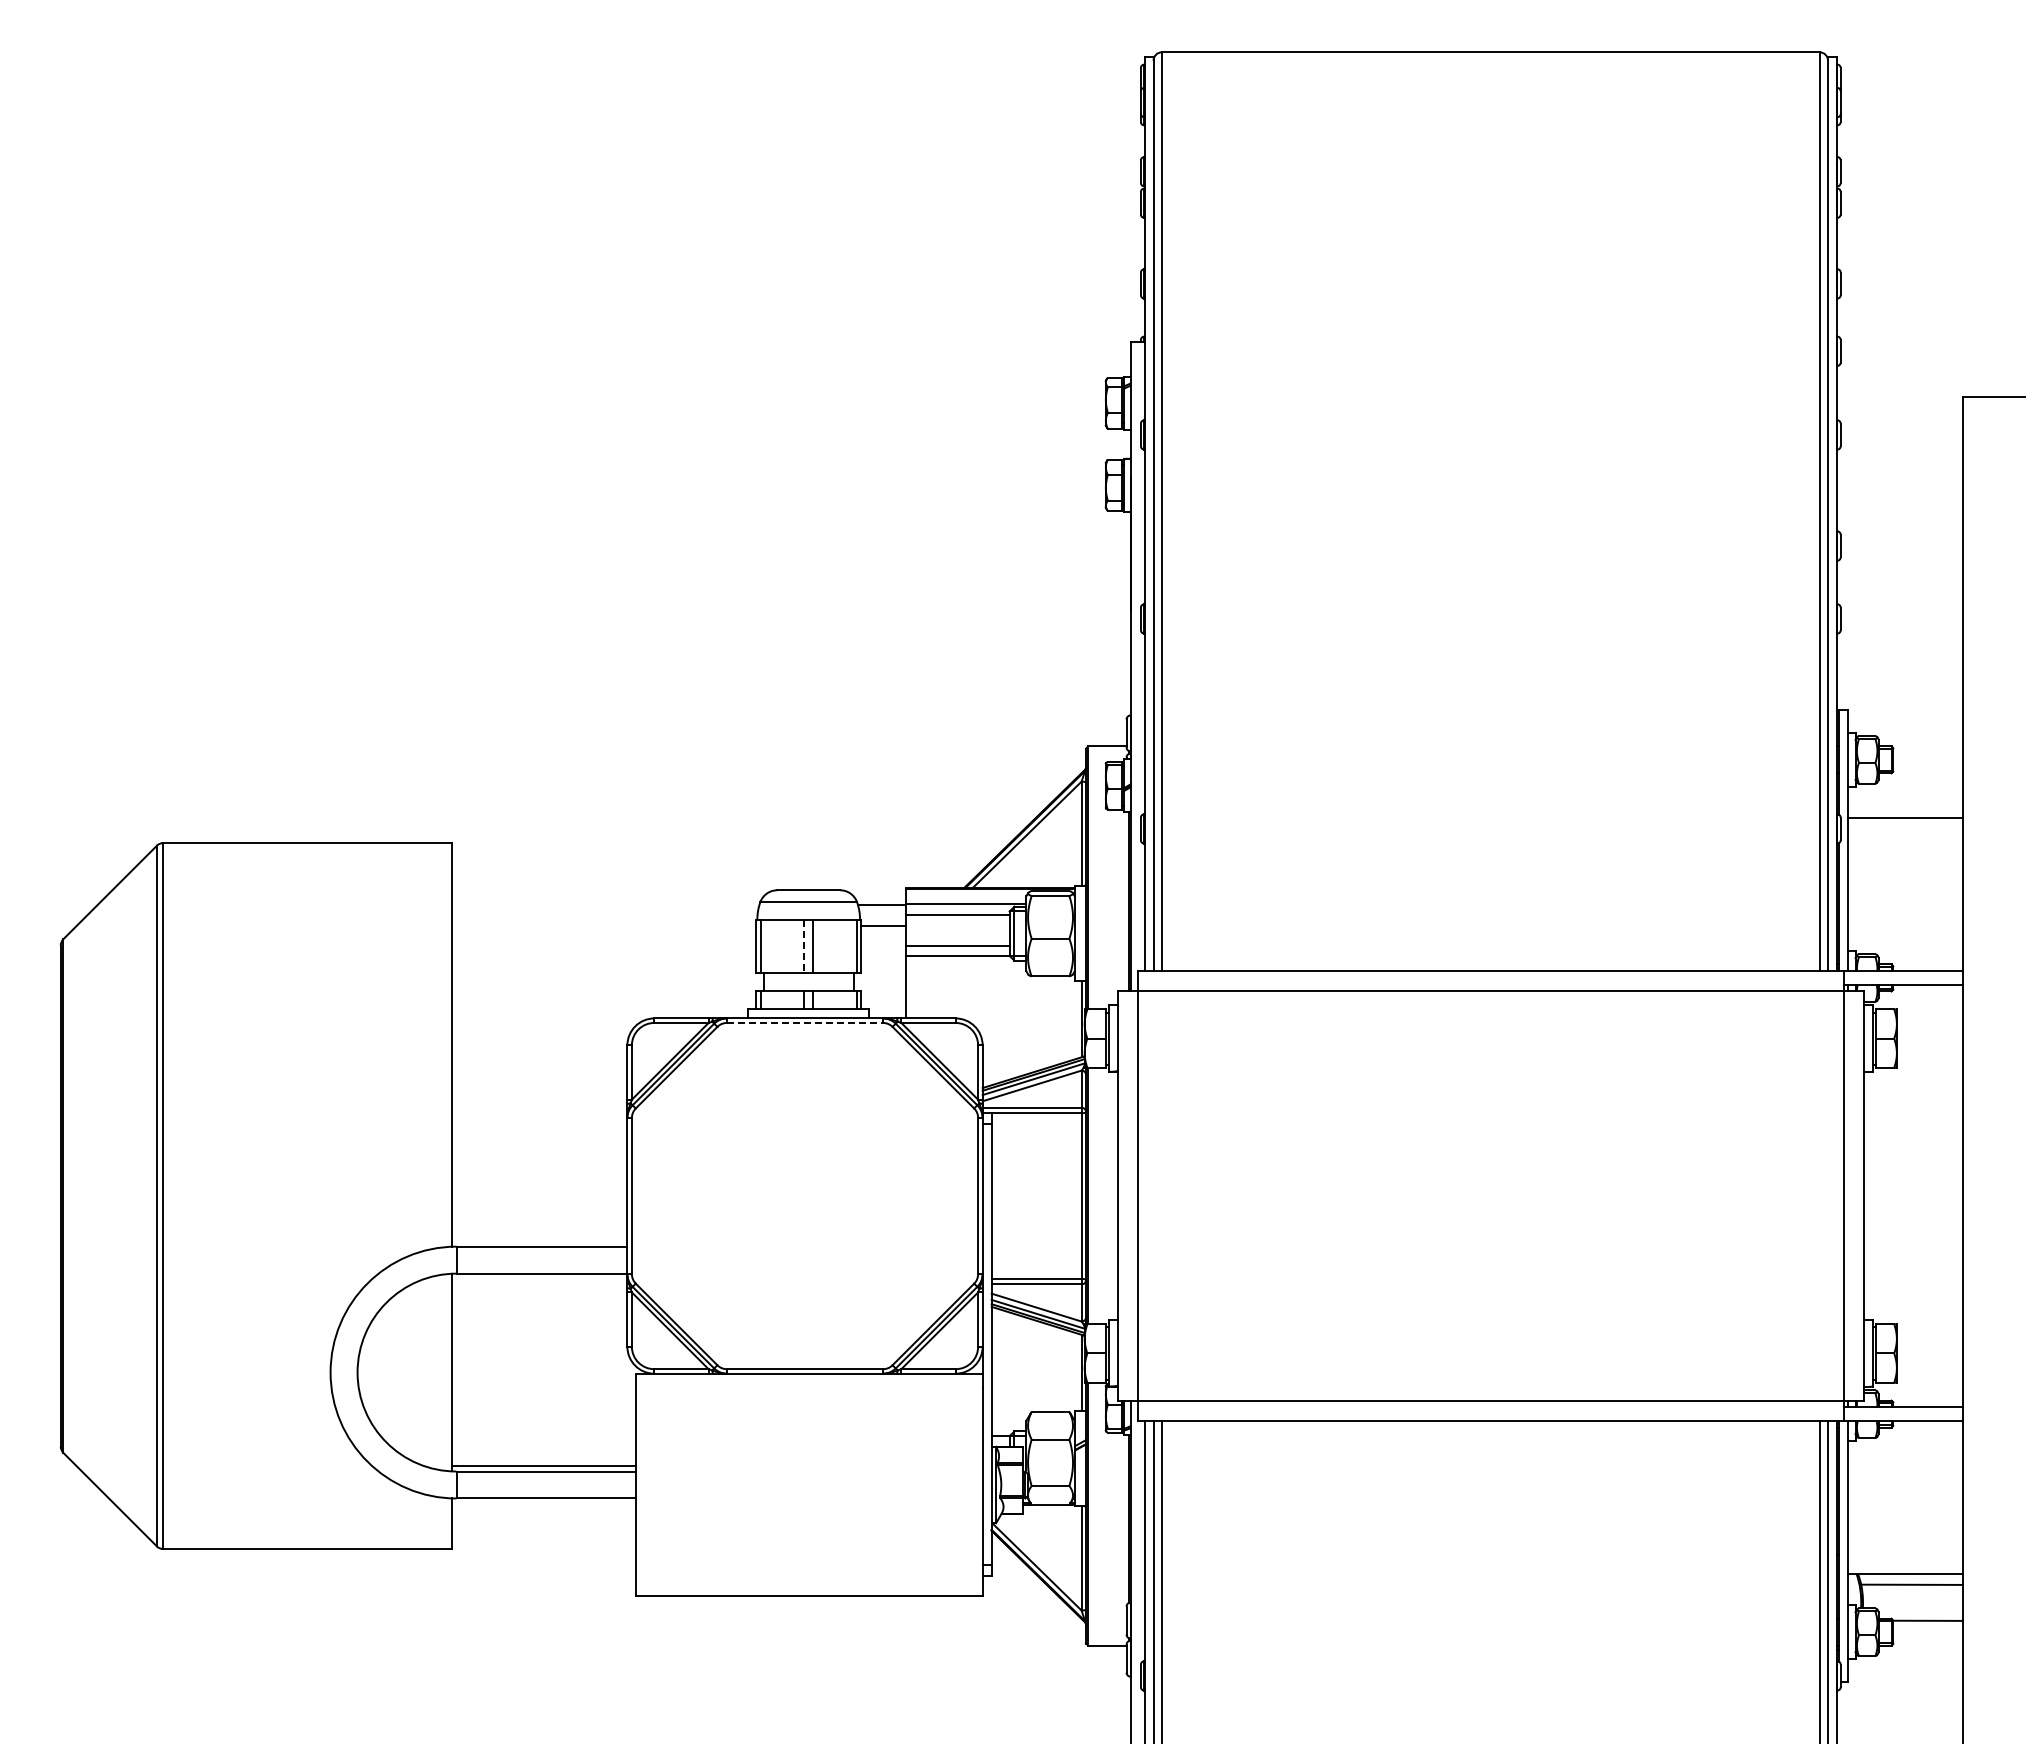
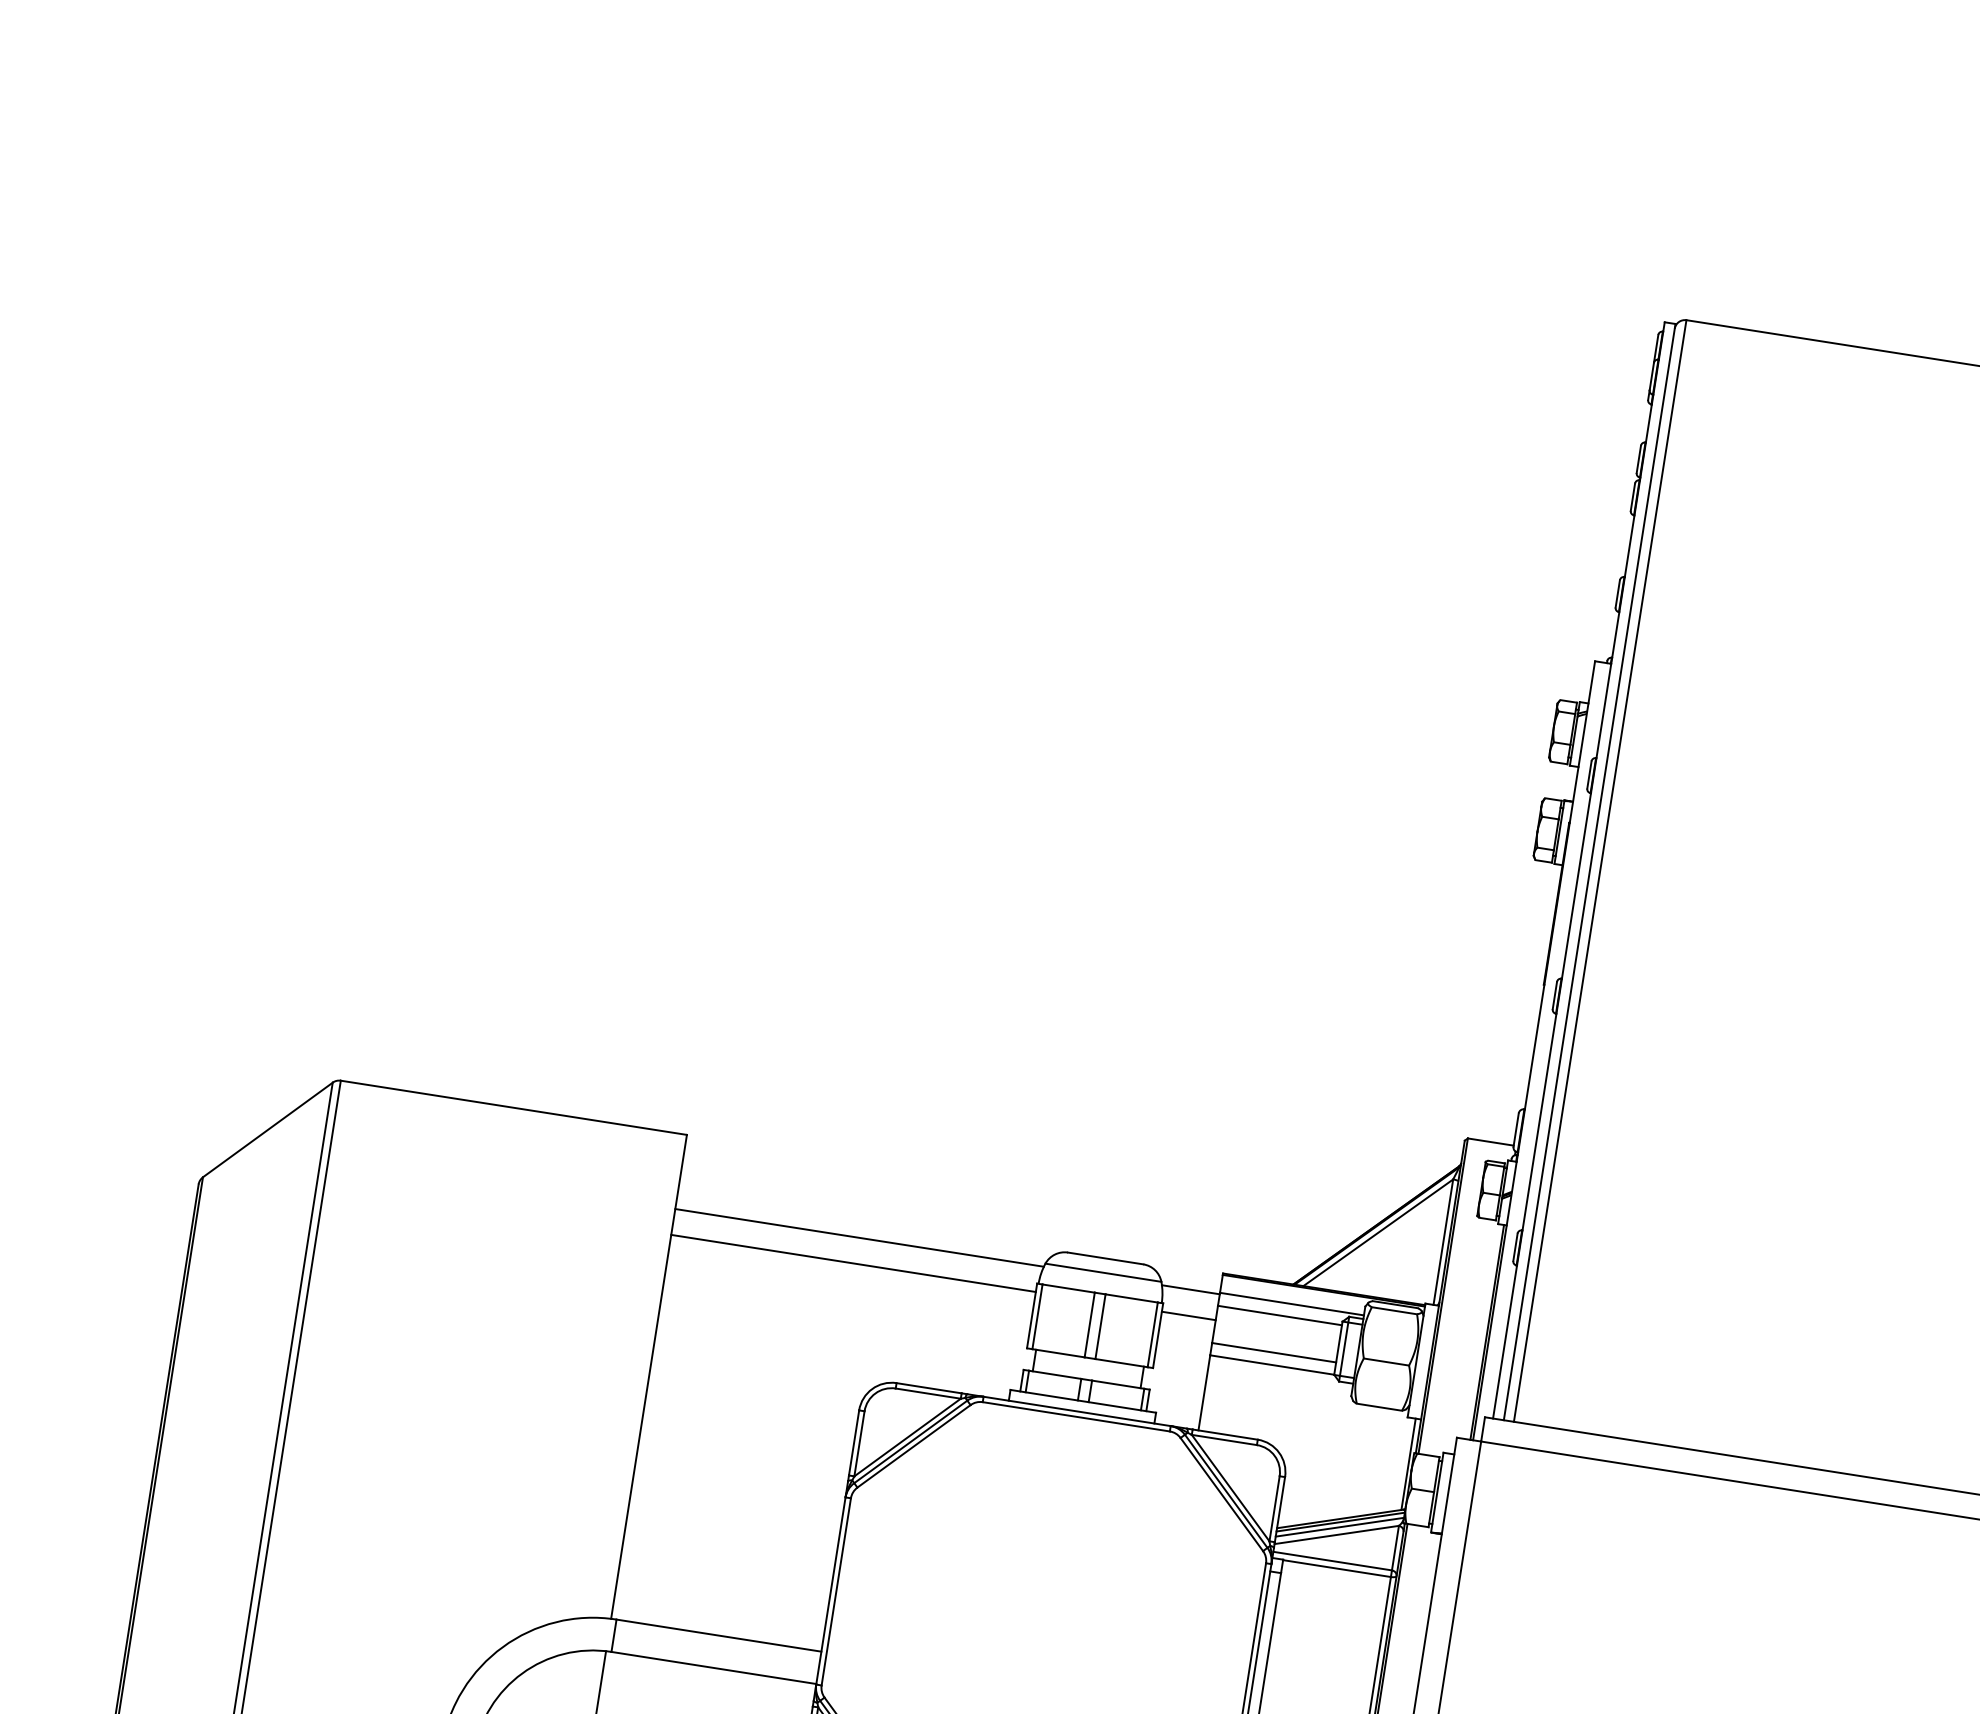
line: (605, 904) -> (859, 1237), added
line: (604, 926) -> (854, 1263), added
line: (804, 946) -> (1090, 1325), dashed -> solid
line: (805, 1022) -> (1077, 1416), dashed -> solid

